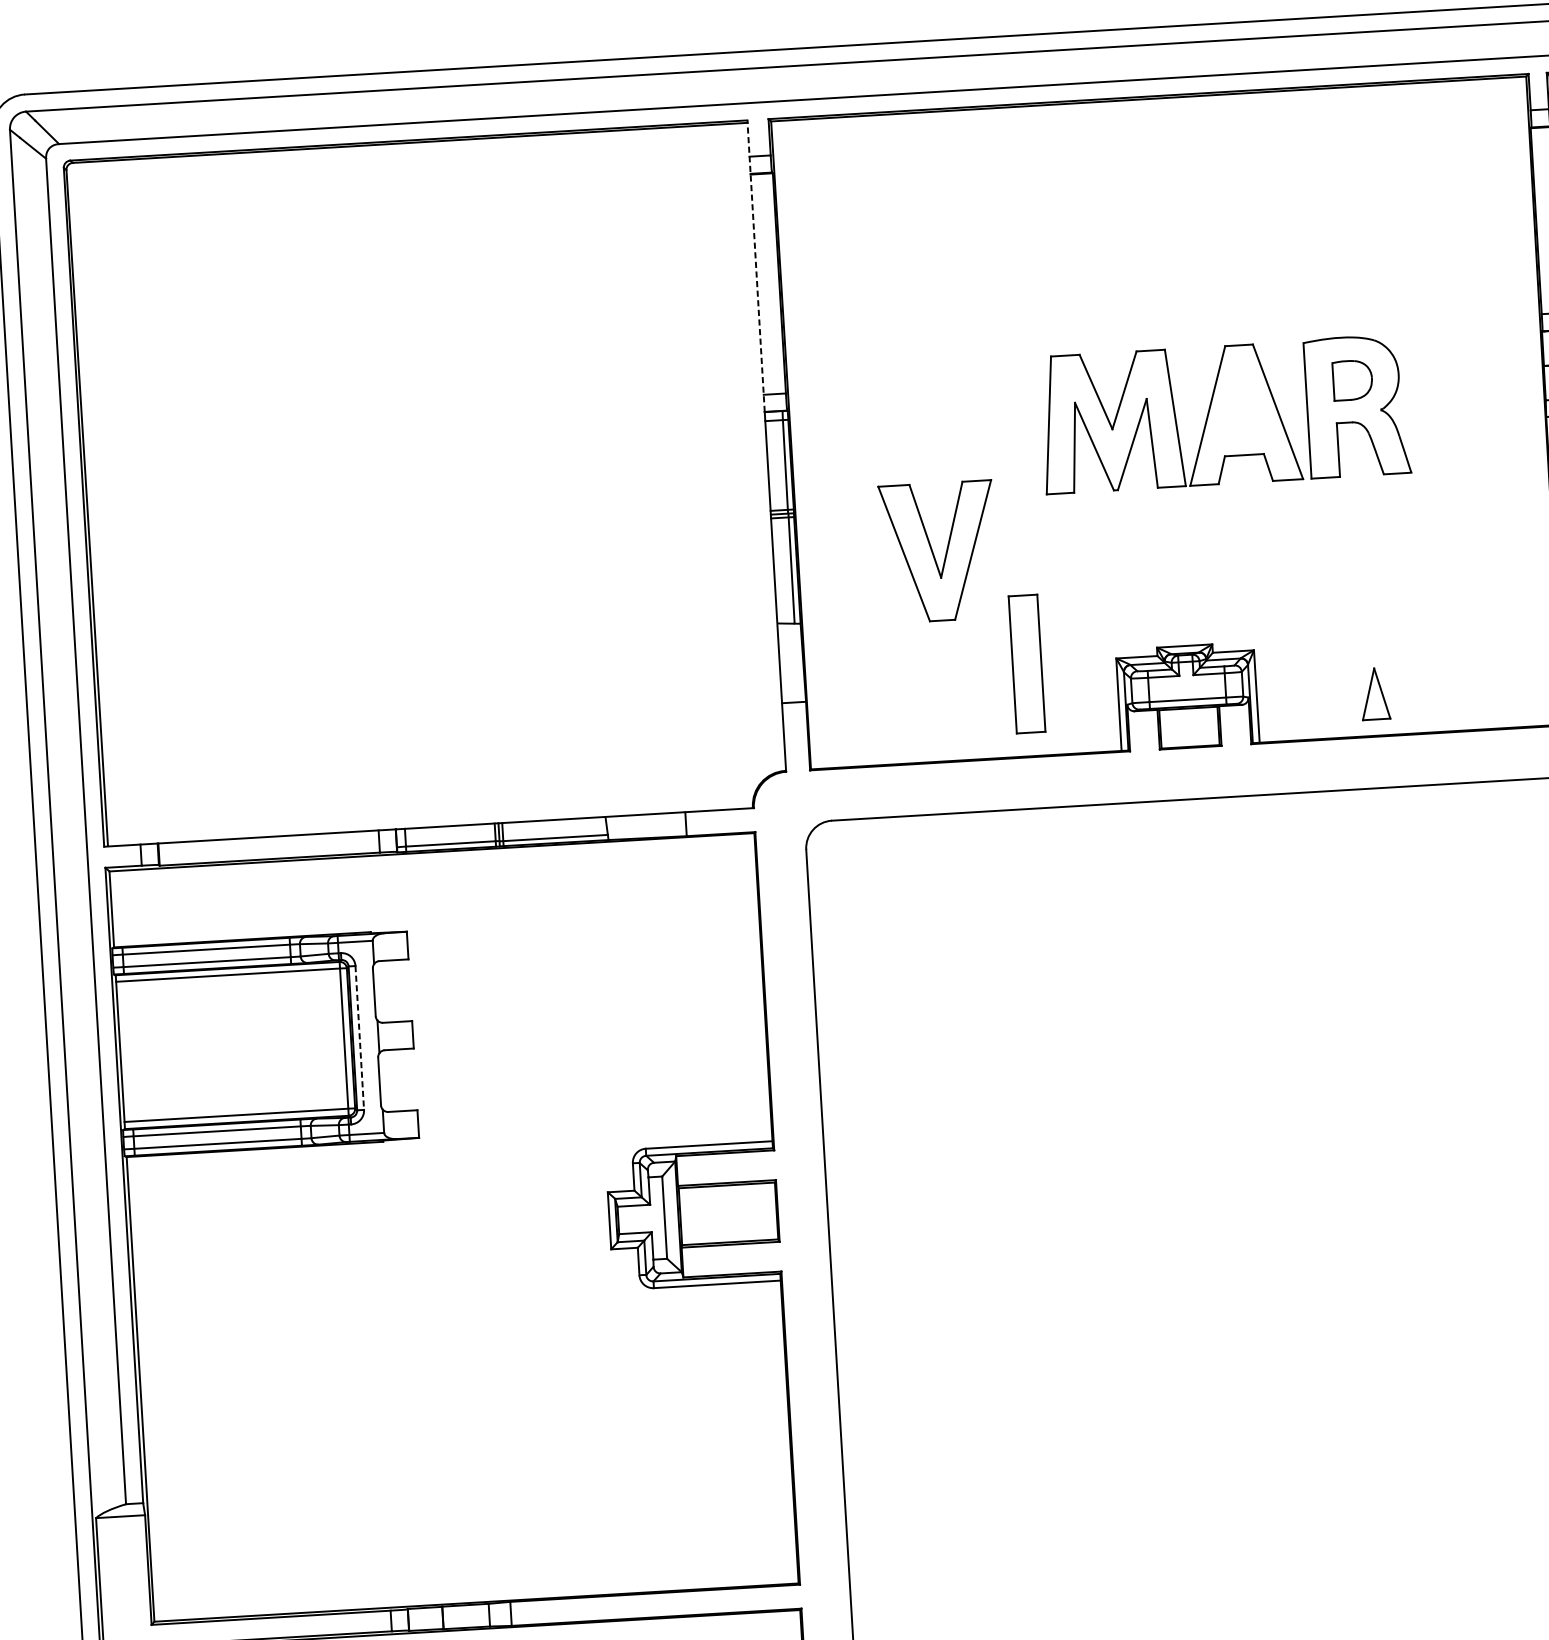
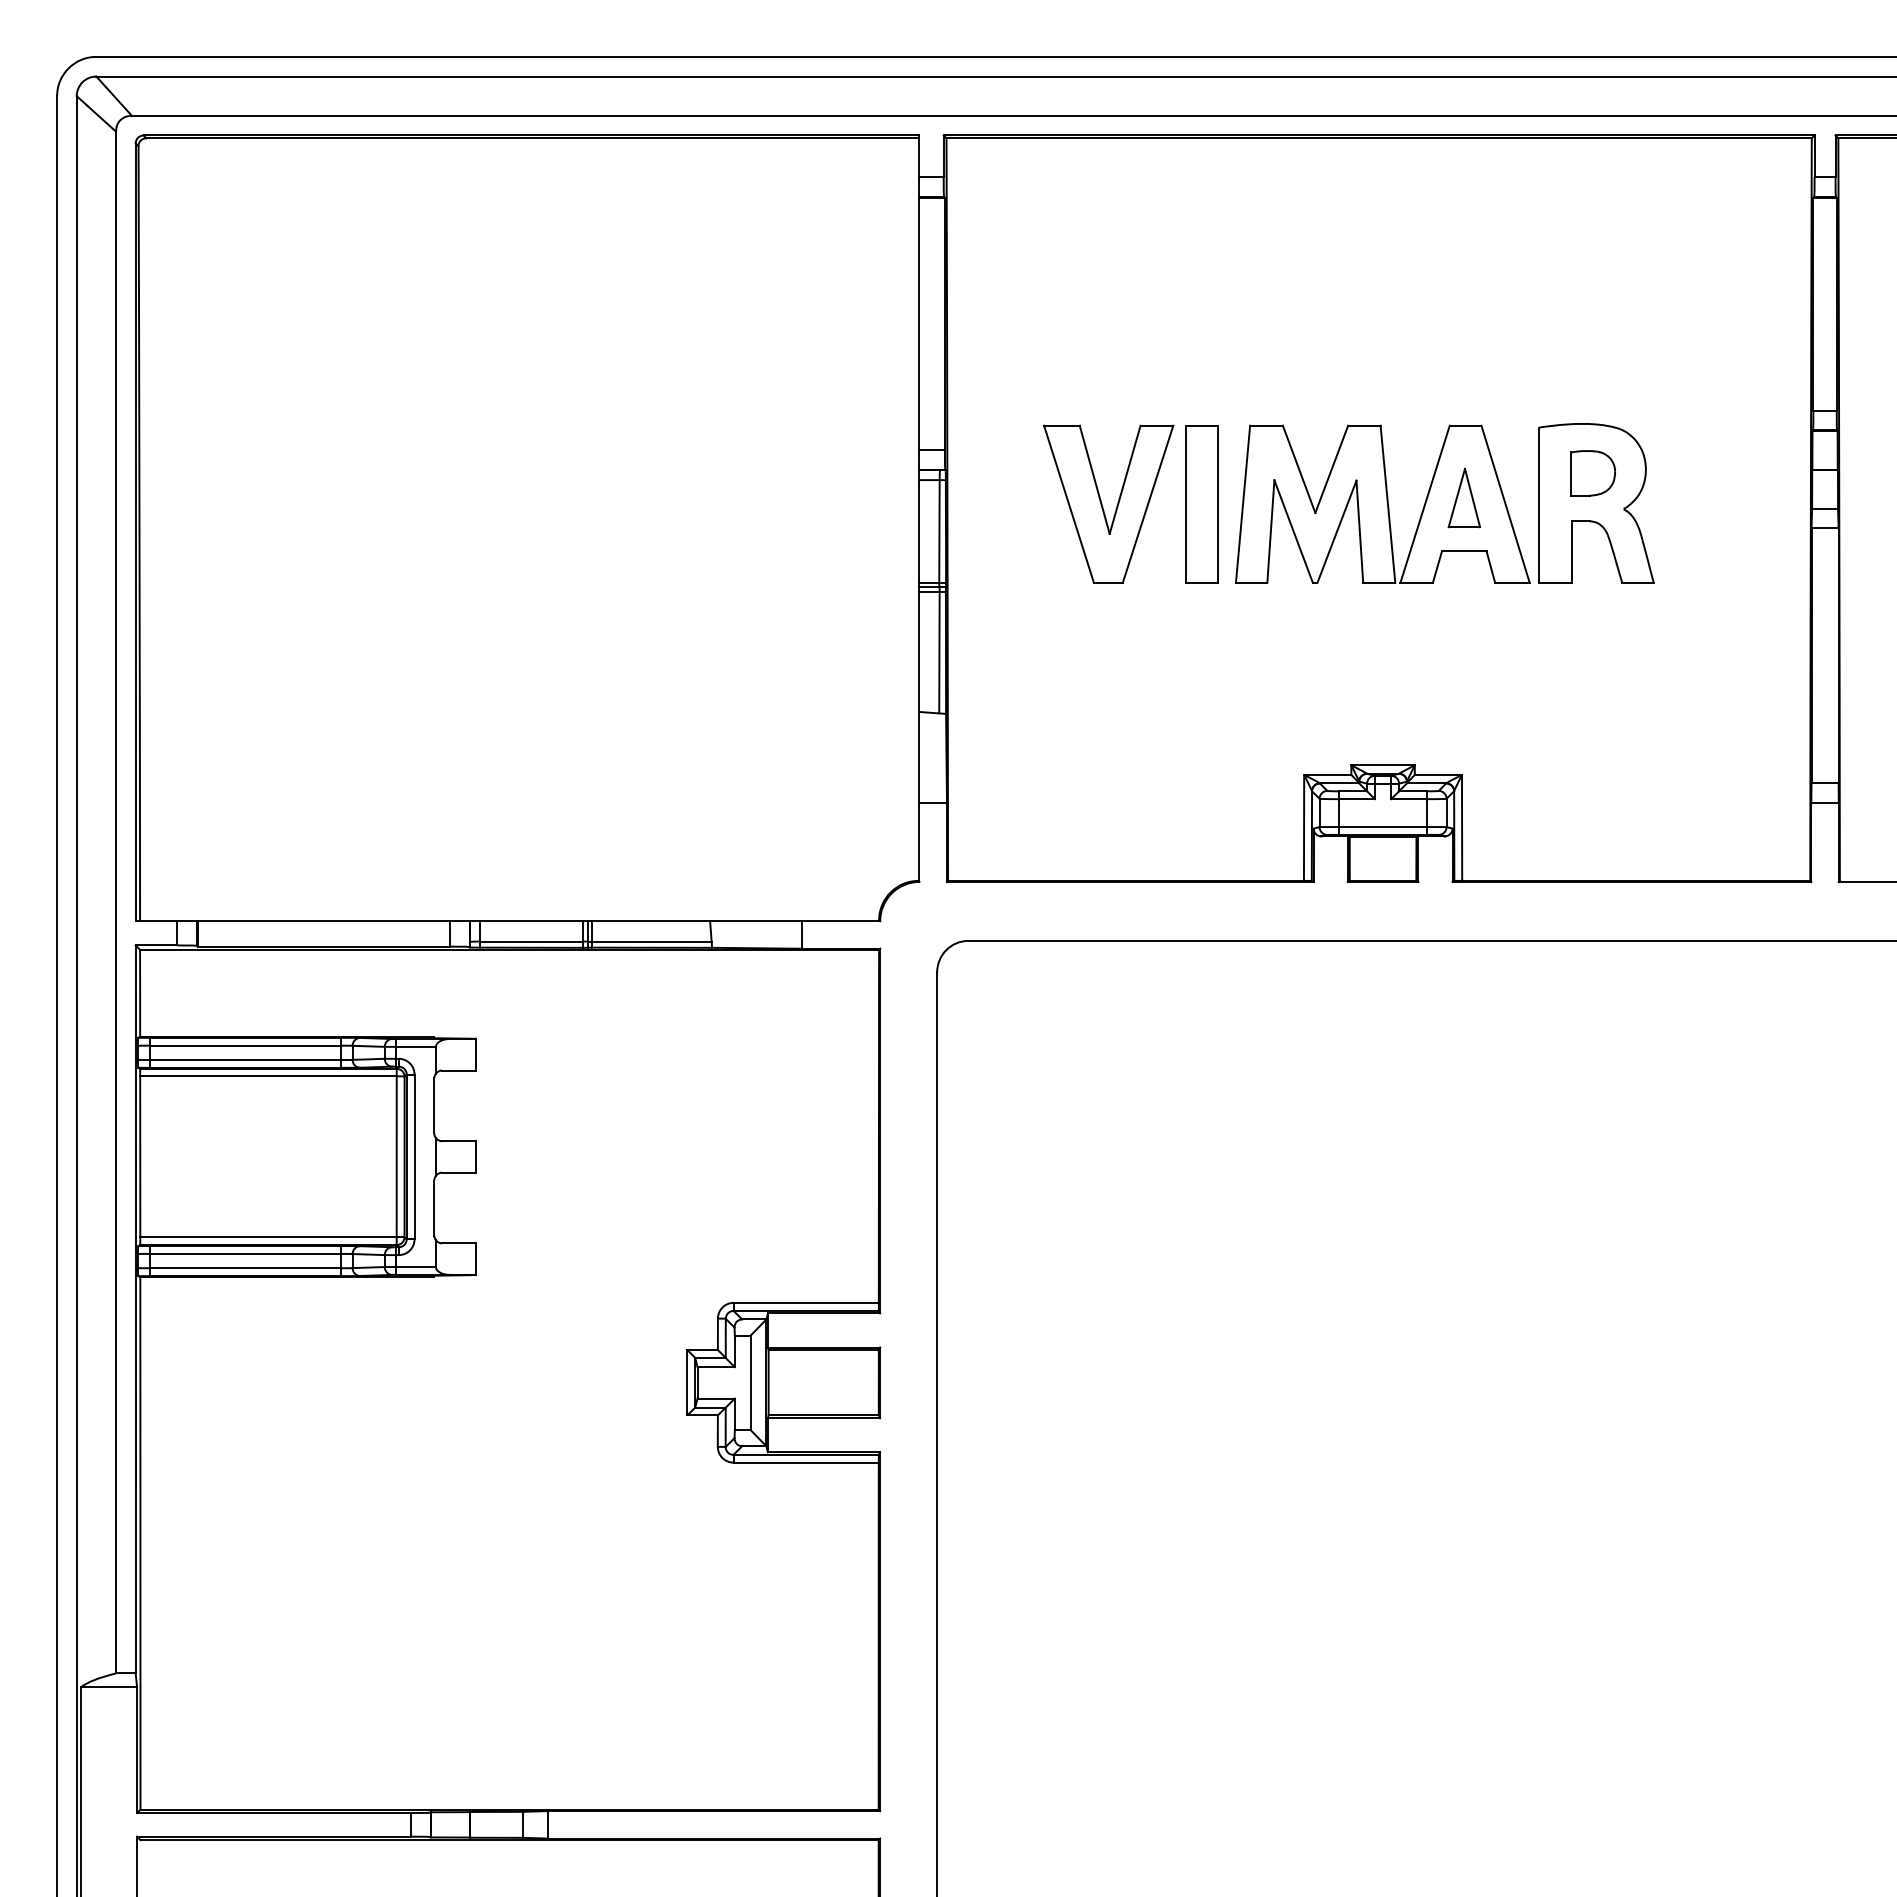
line: (756, 266) -> (919, 302), dashed -> solid
part: (938, 551) -> (1108, 503), moved
part: (1026, 664) -> (1201, 504), moved
part: (1375, 693) -> (1464, 497), moved
line: (359, 1038) -> (414, 1157), dashed -> solid

